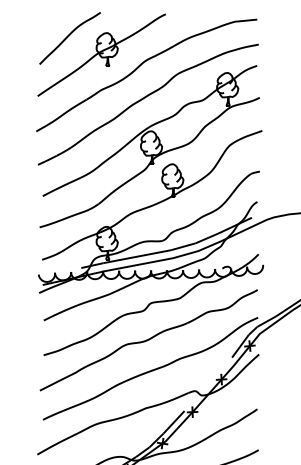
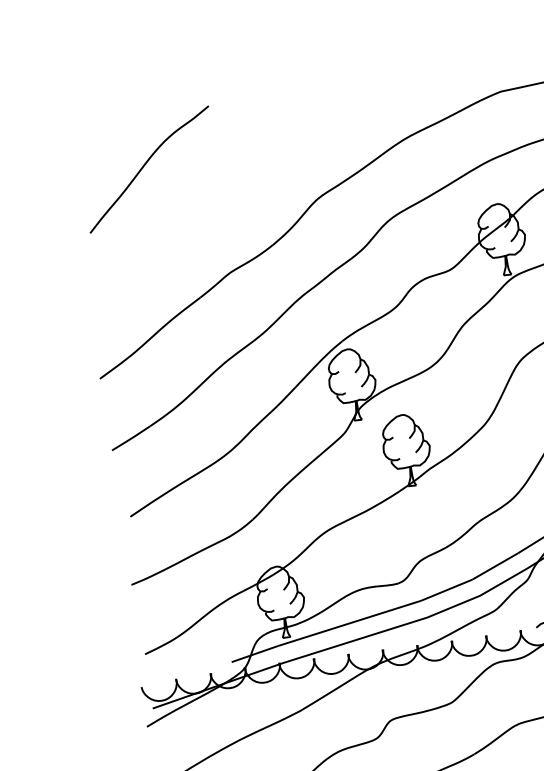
part: (101, 54) -> (221, 196), removed

